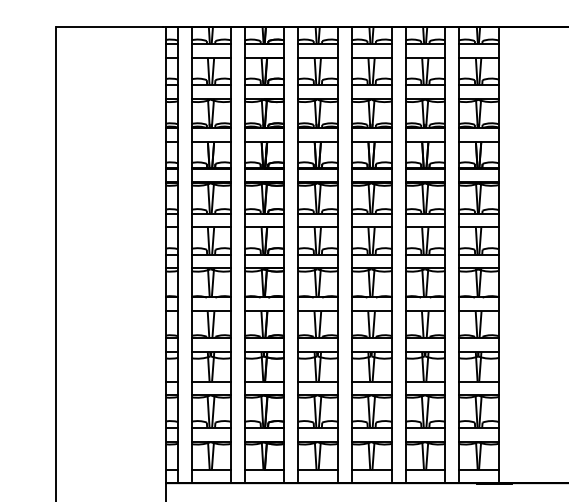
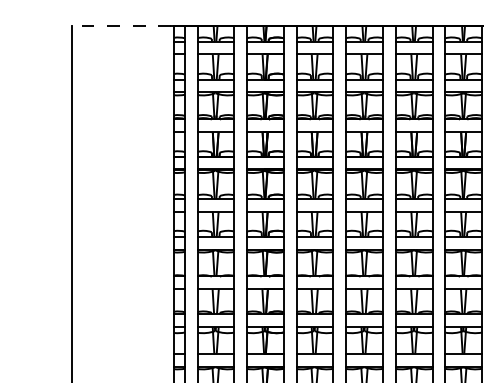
line: (109, 27) -> (121, 26), solid -> dashed

